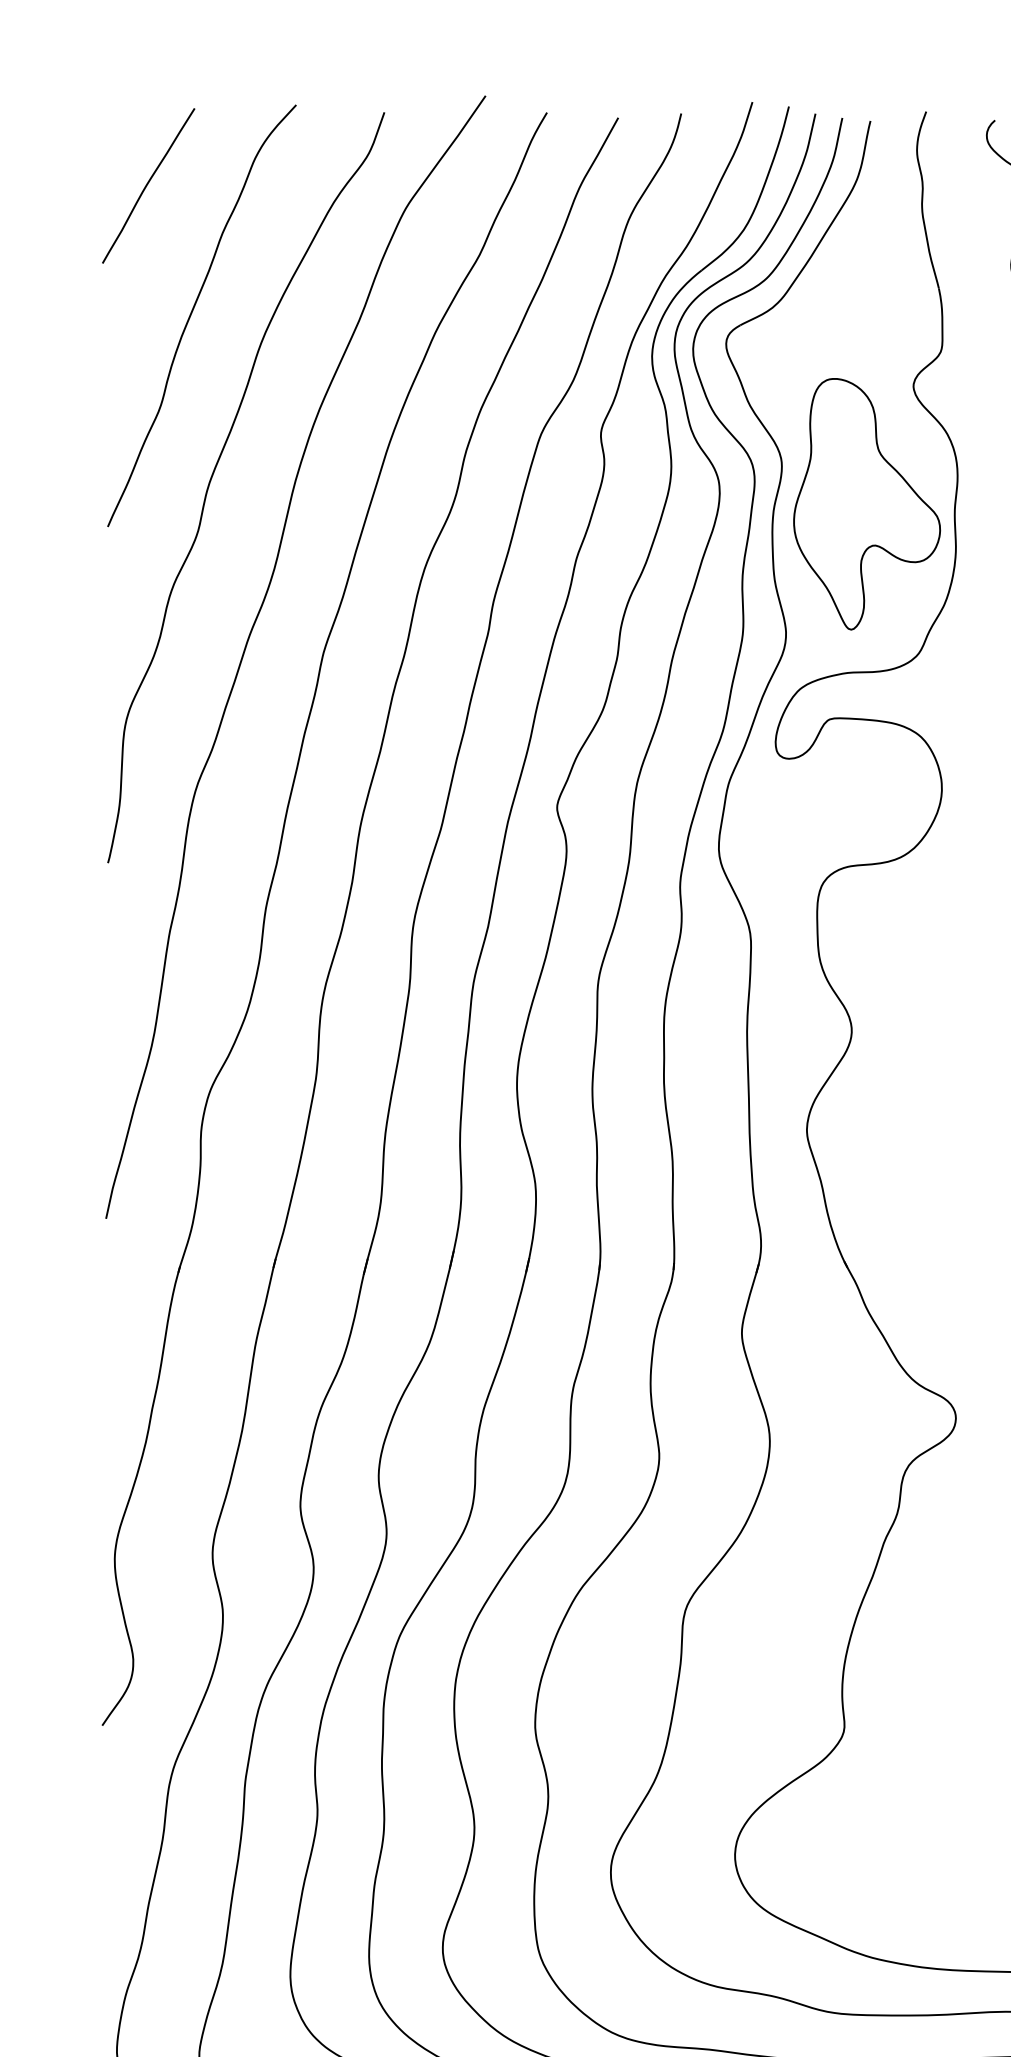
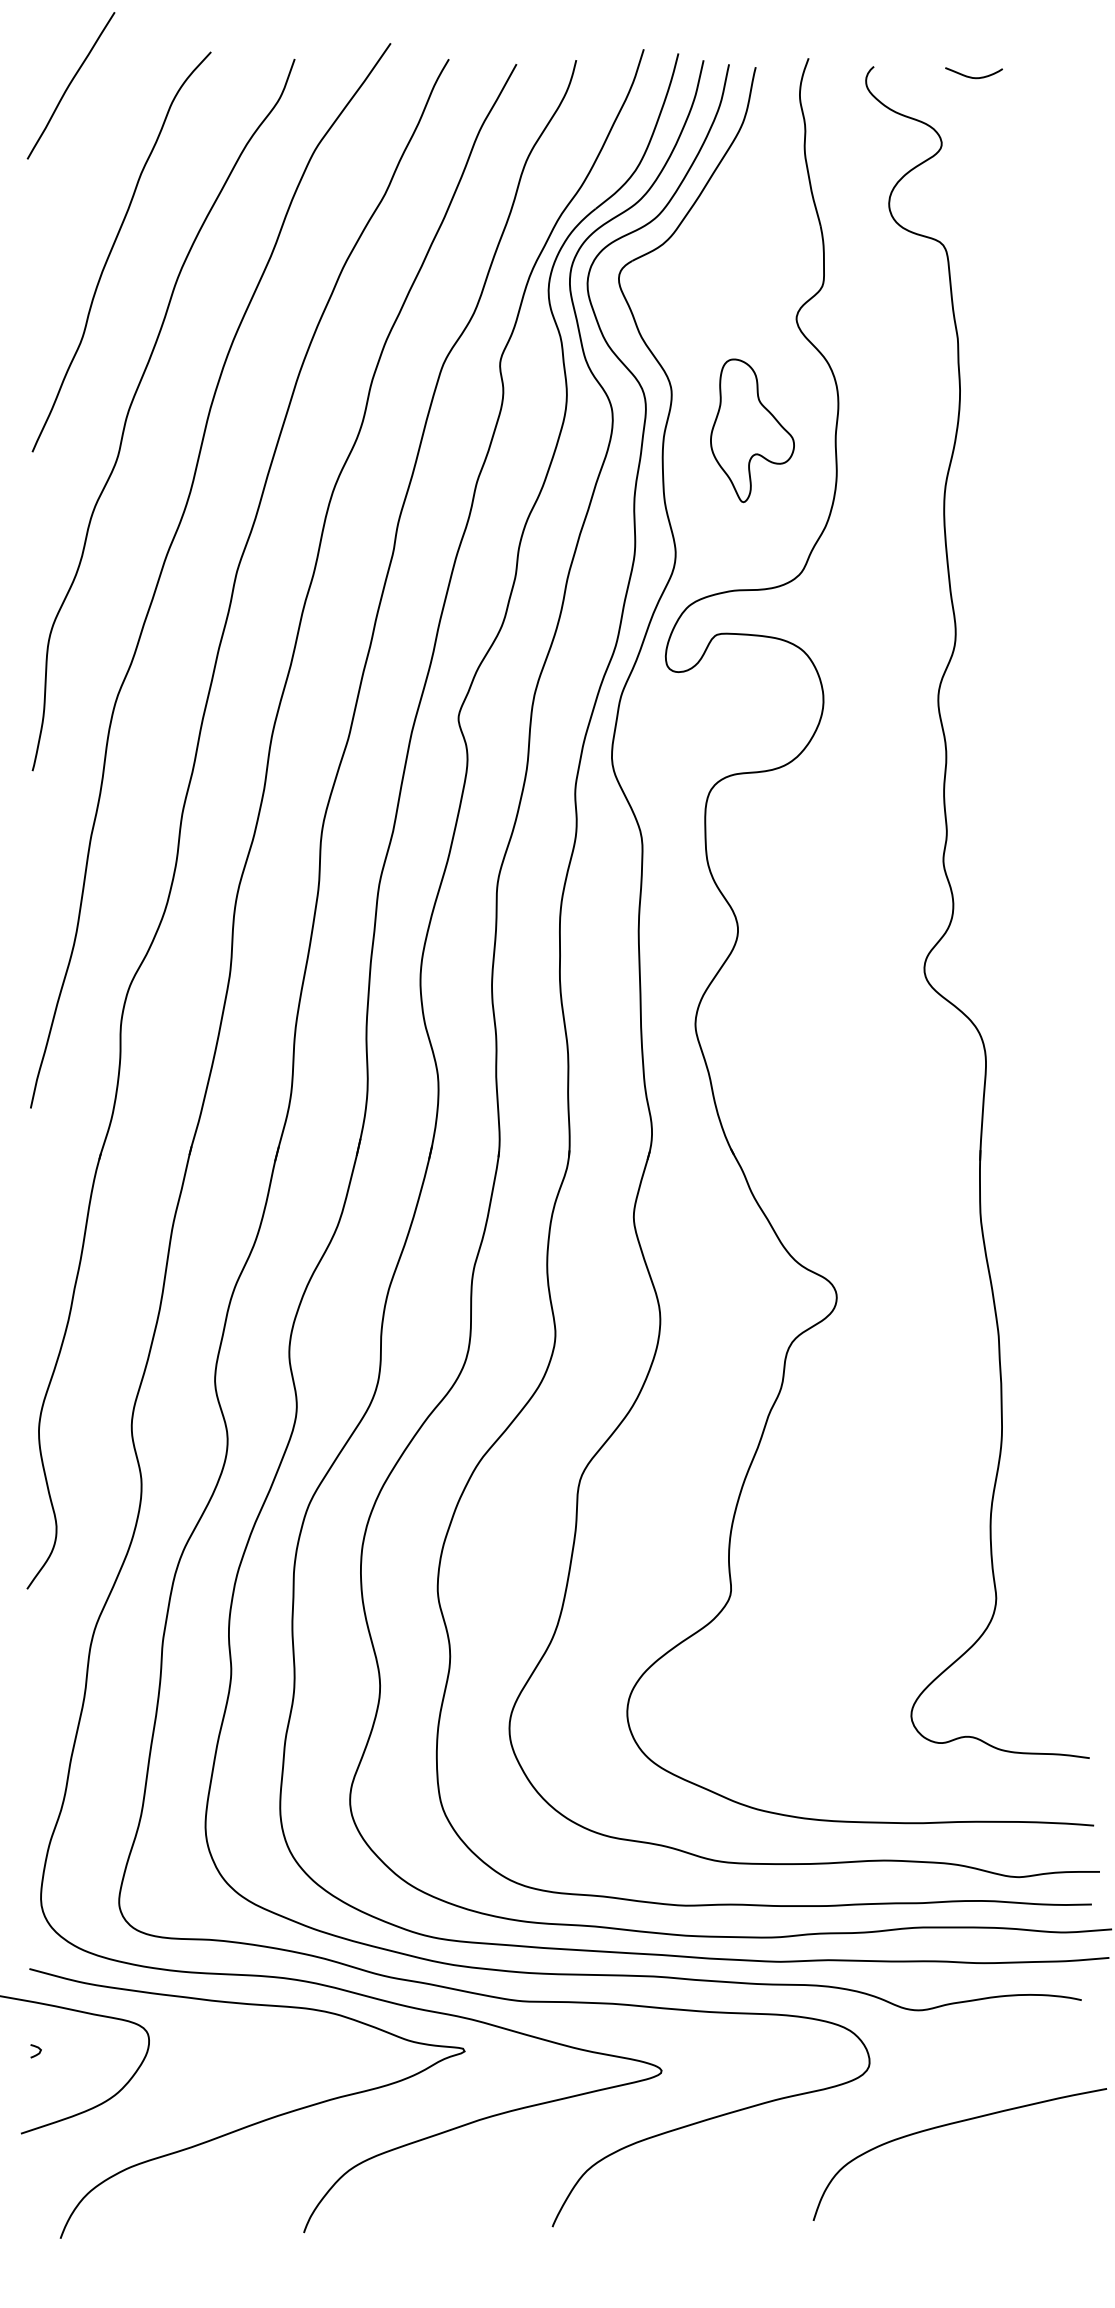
curve: (148, 185) -> (70, 85), moved
part: (867, 504) -> (752, 430), size x0.6

